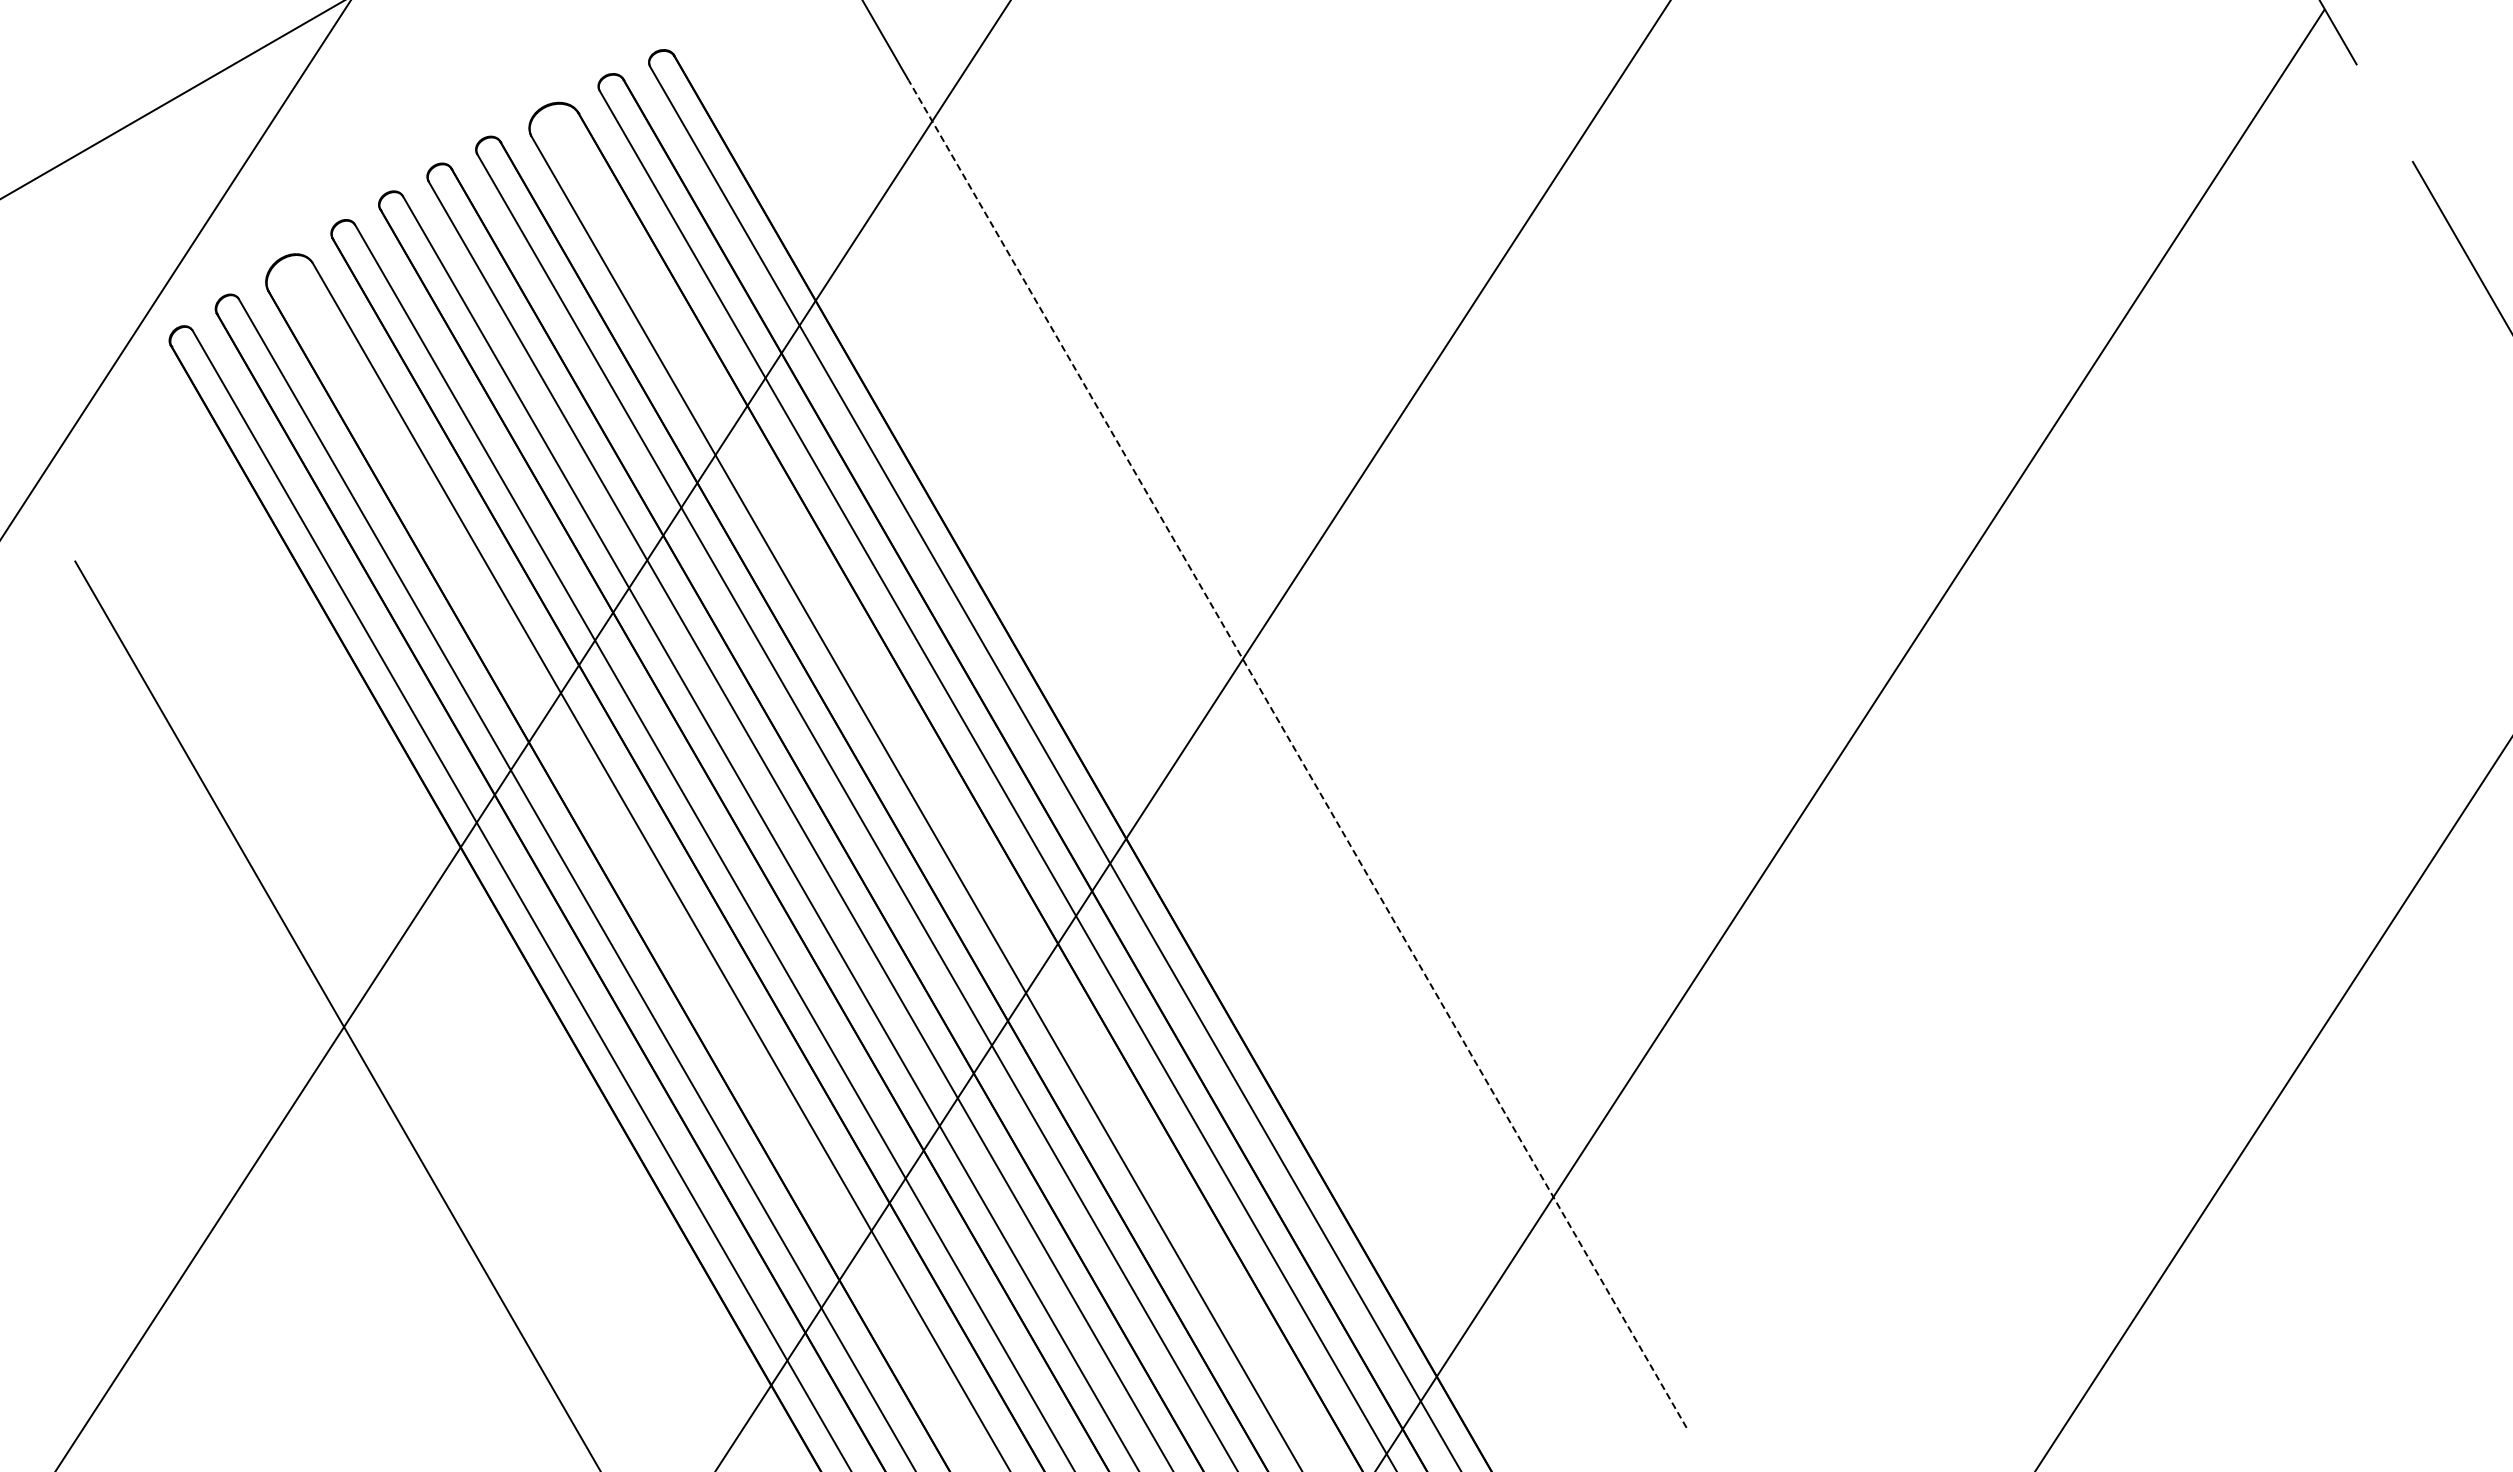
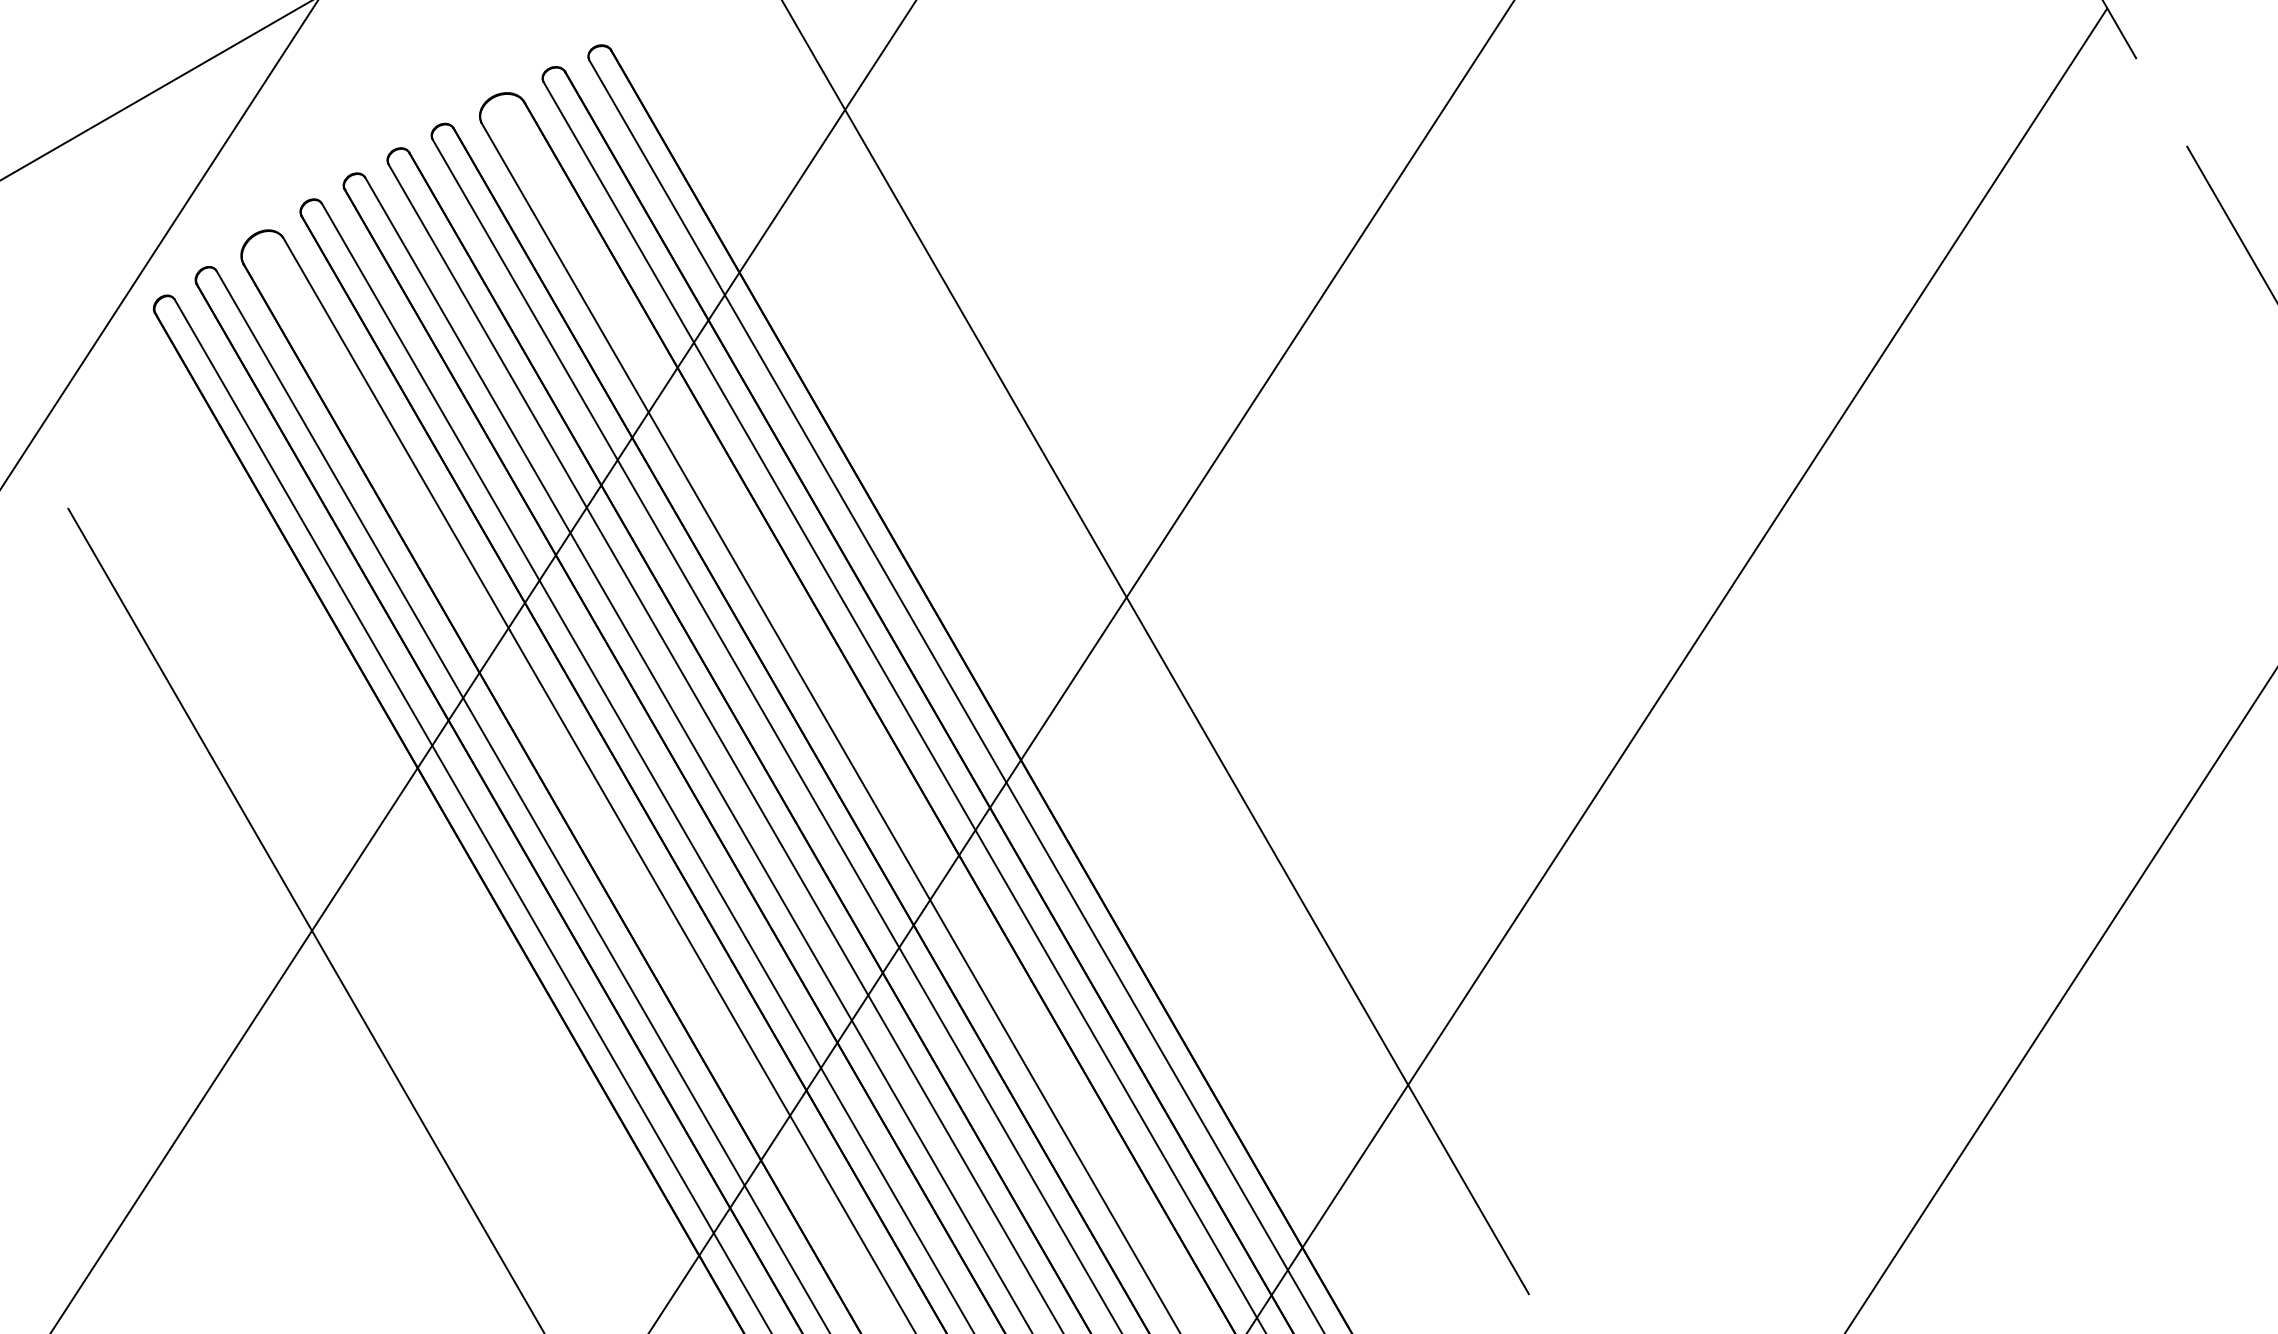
line: (1297, 754) -> (1176, 683), dashed -> solid

